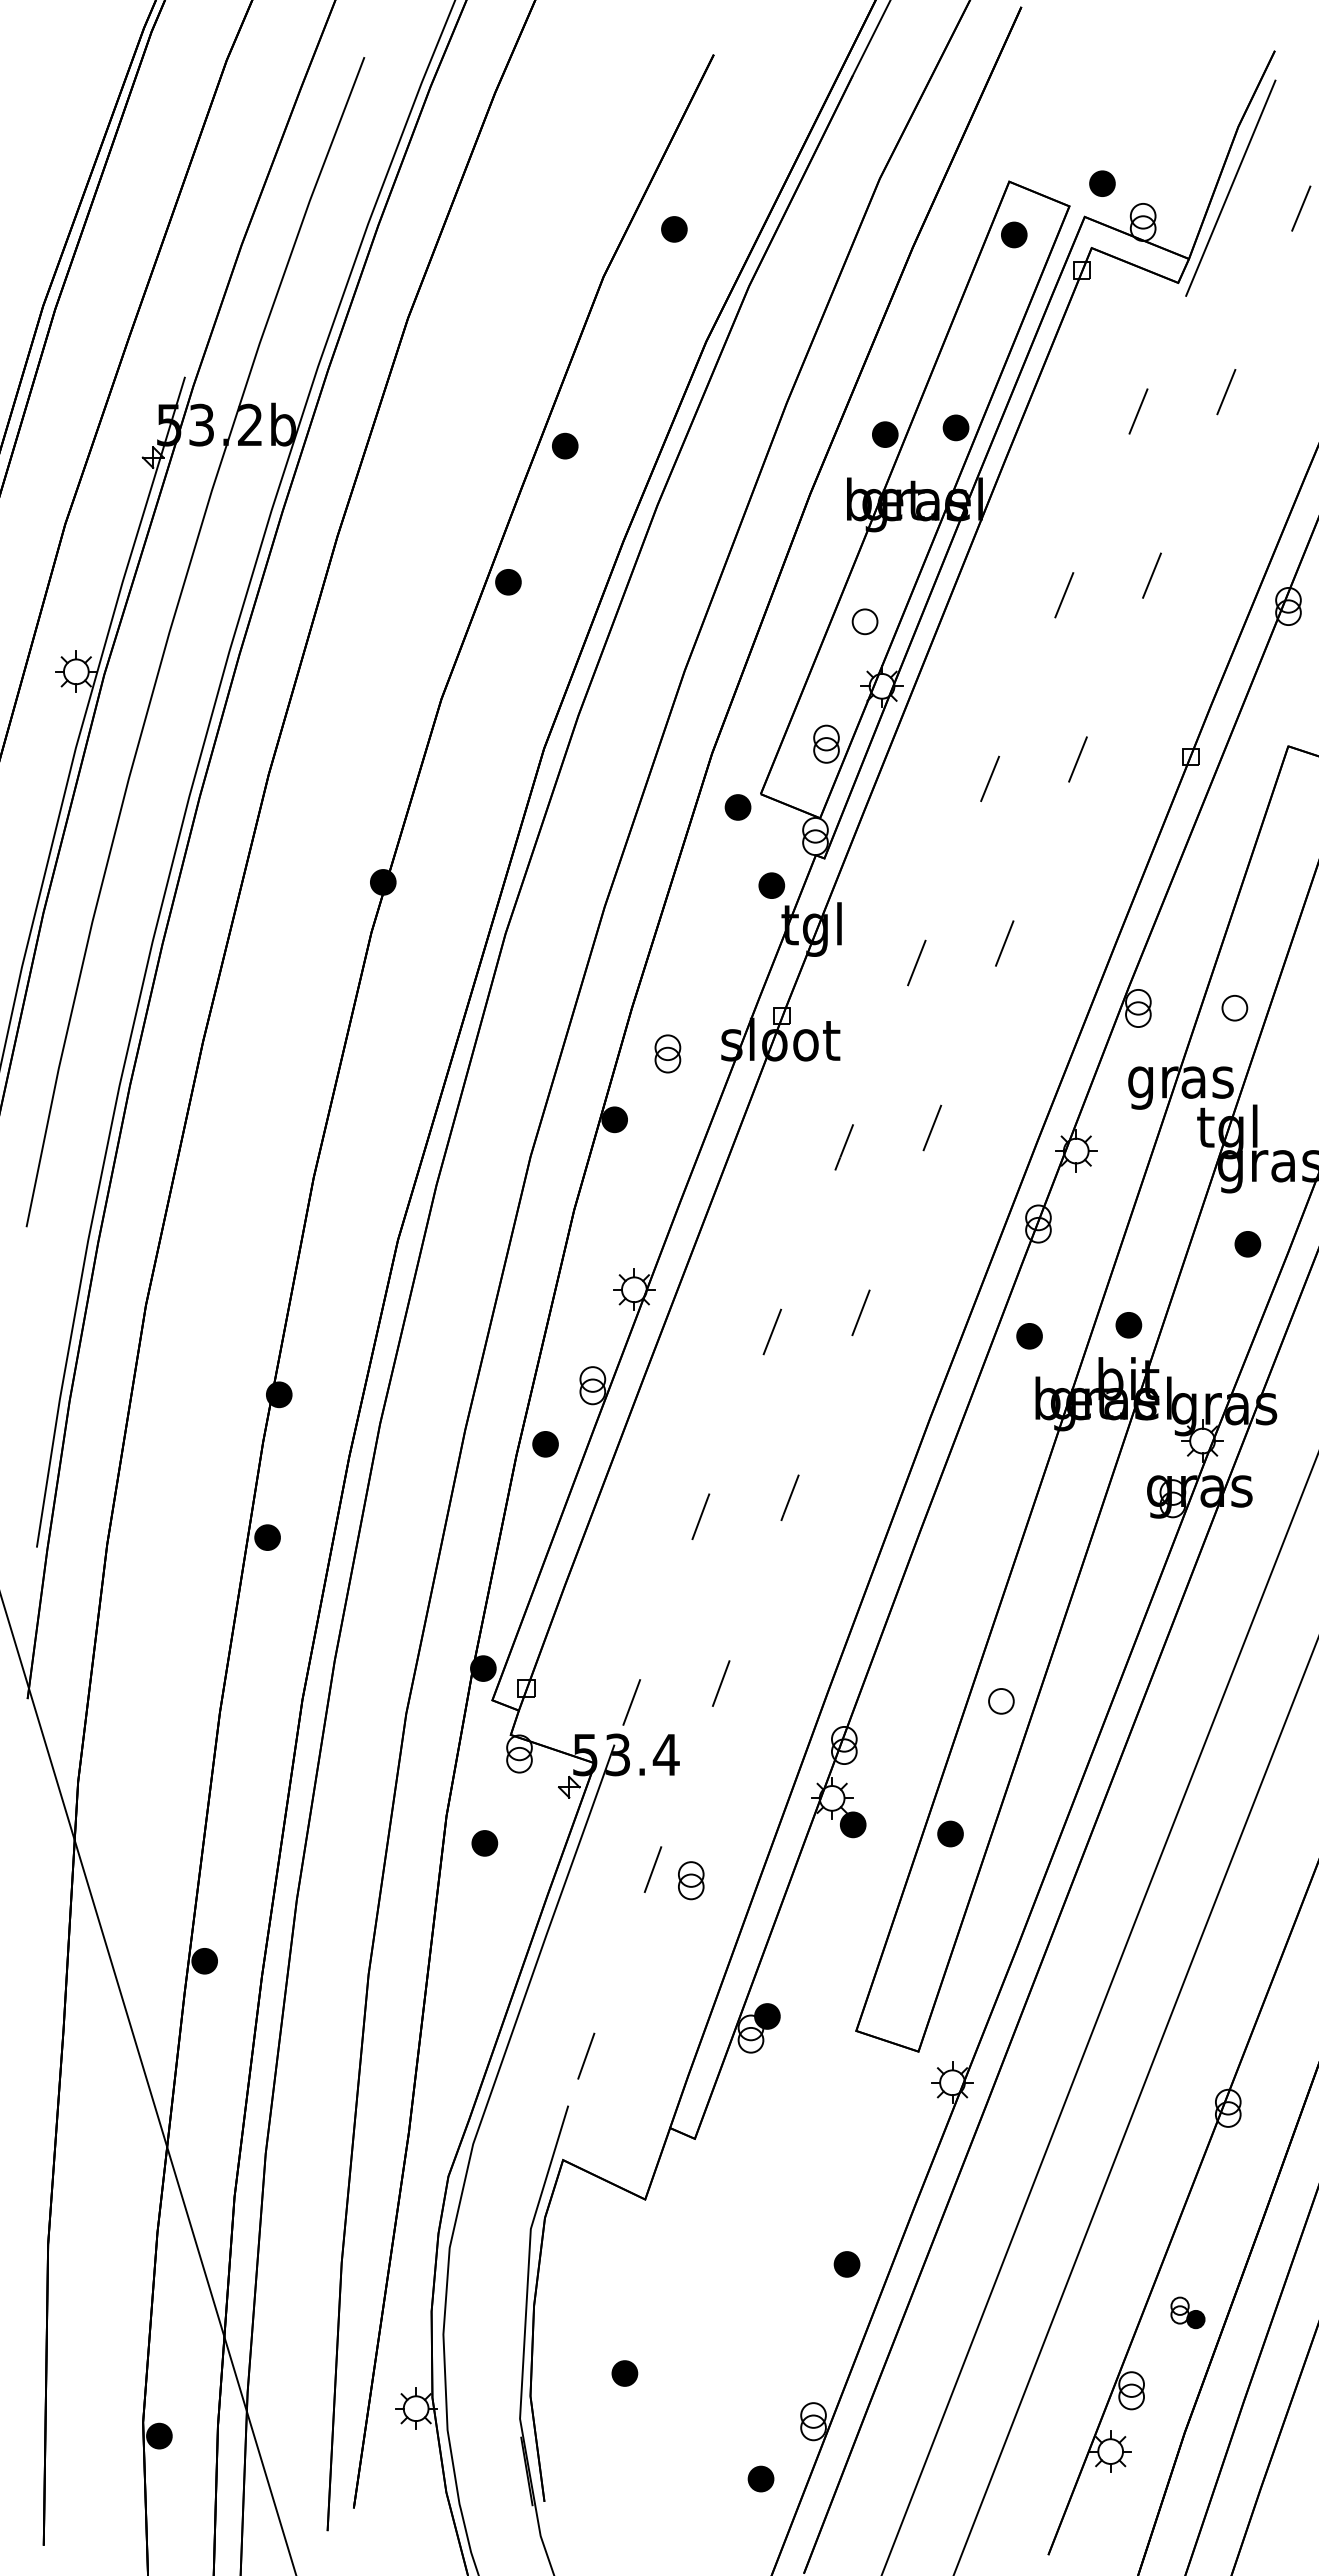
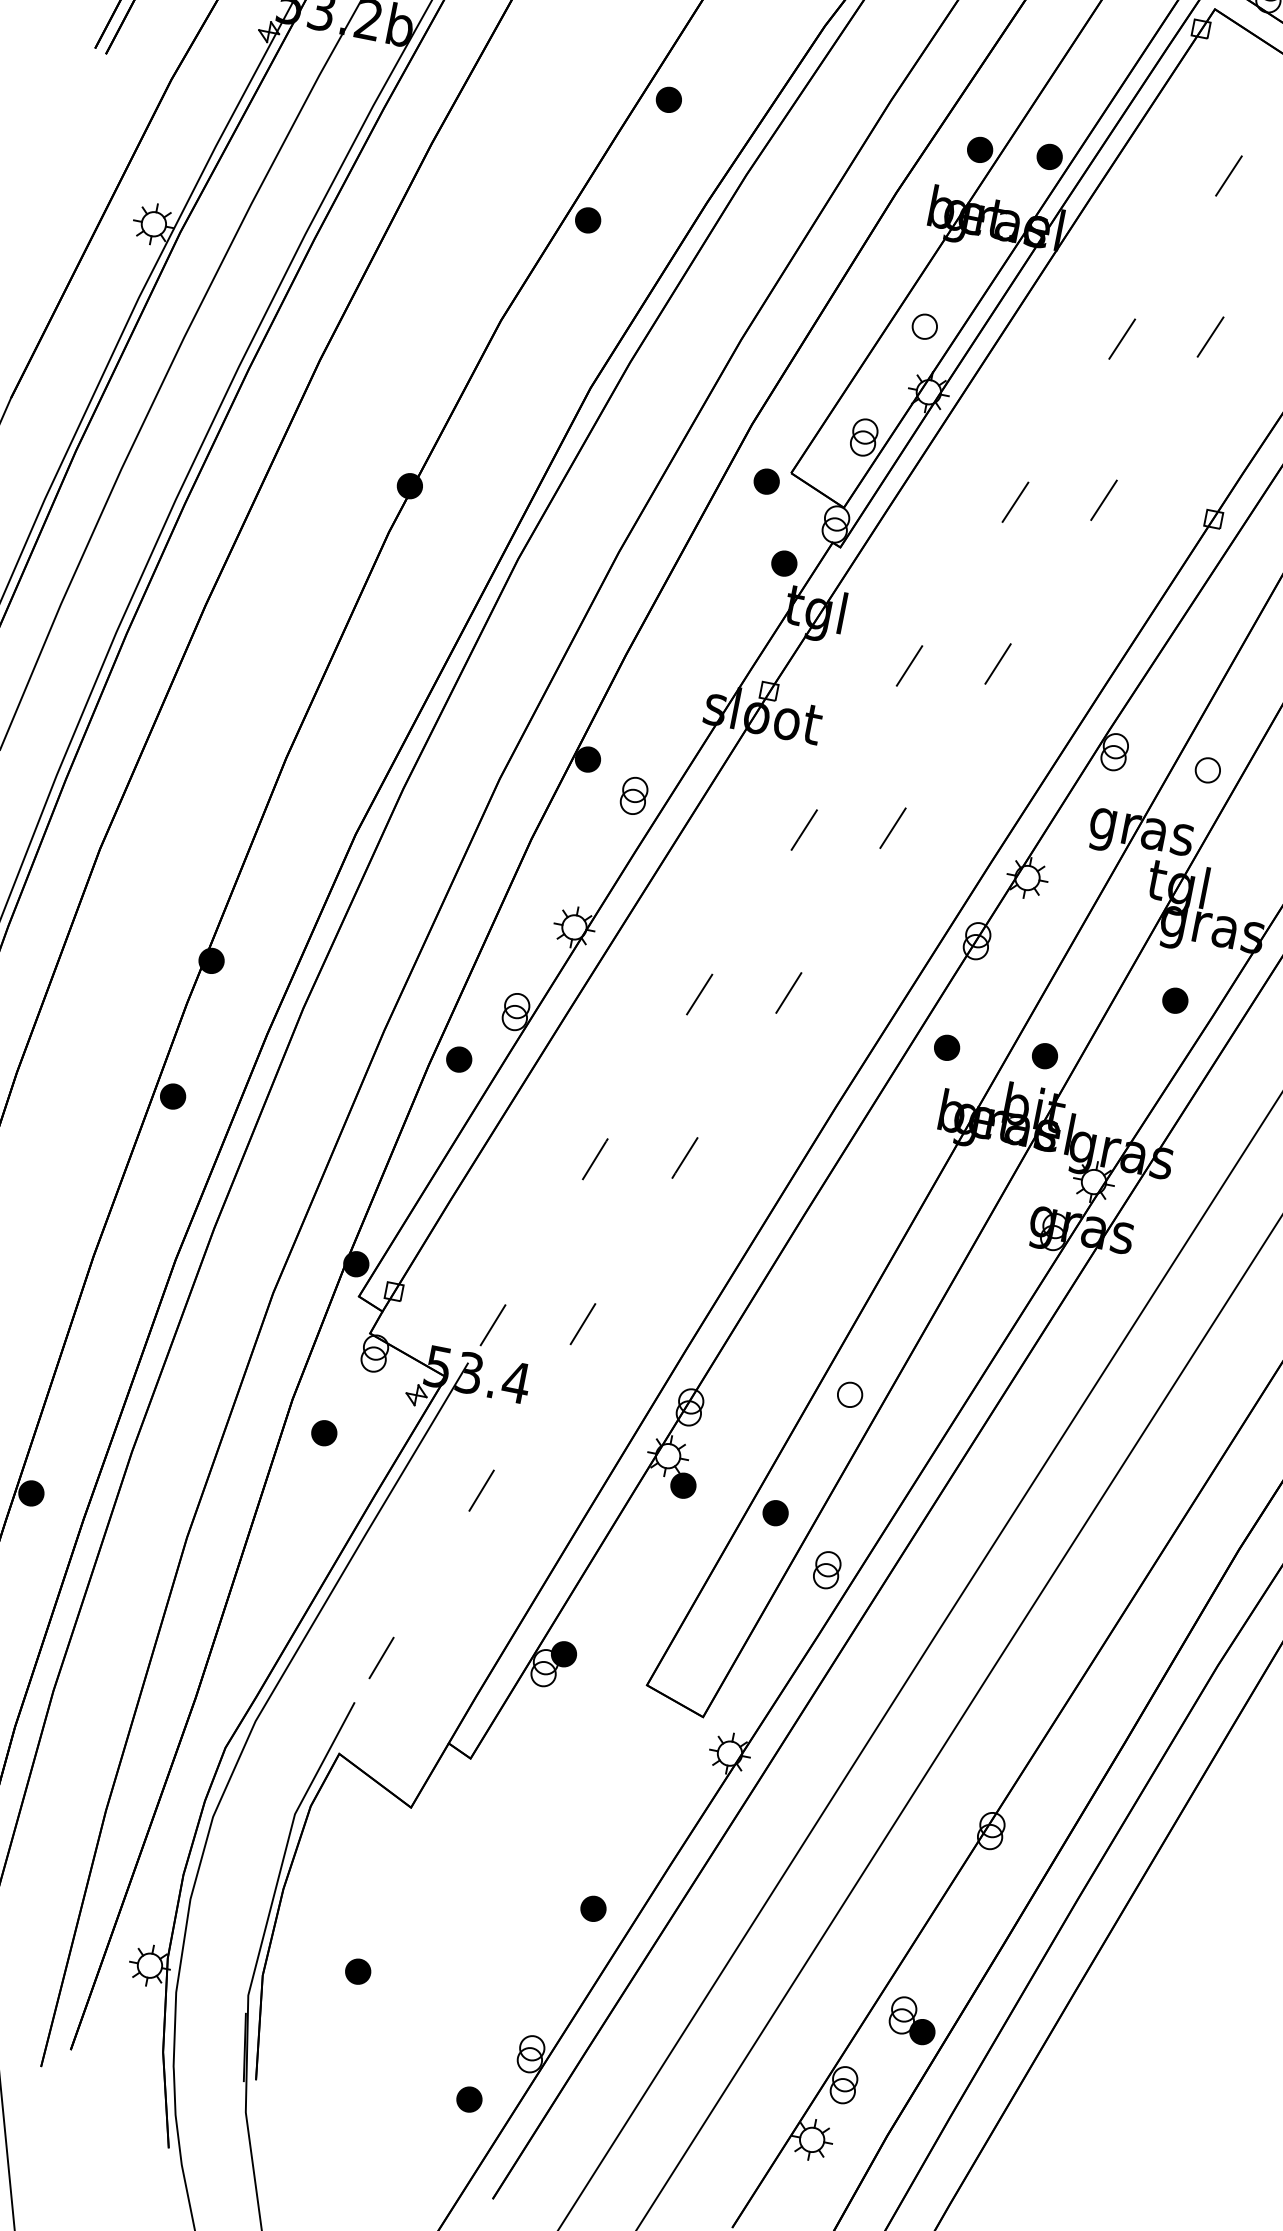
part: (667, 1053) -> (633, 795), moved
part: (691, 1880) -> (827, 1570), moved
part: (1187, 2312) -> (912, 2020), size x1.43

